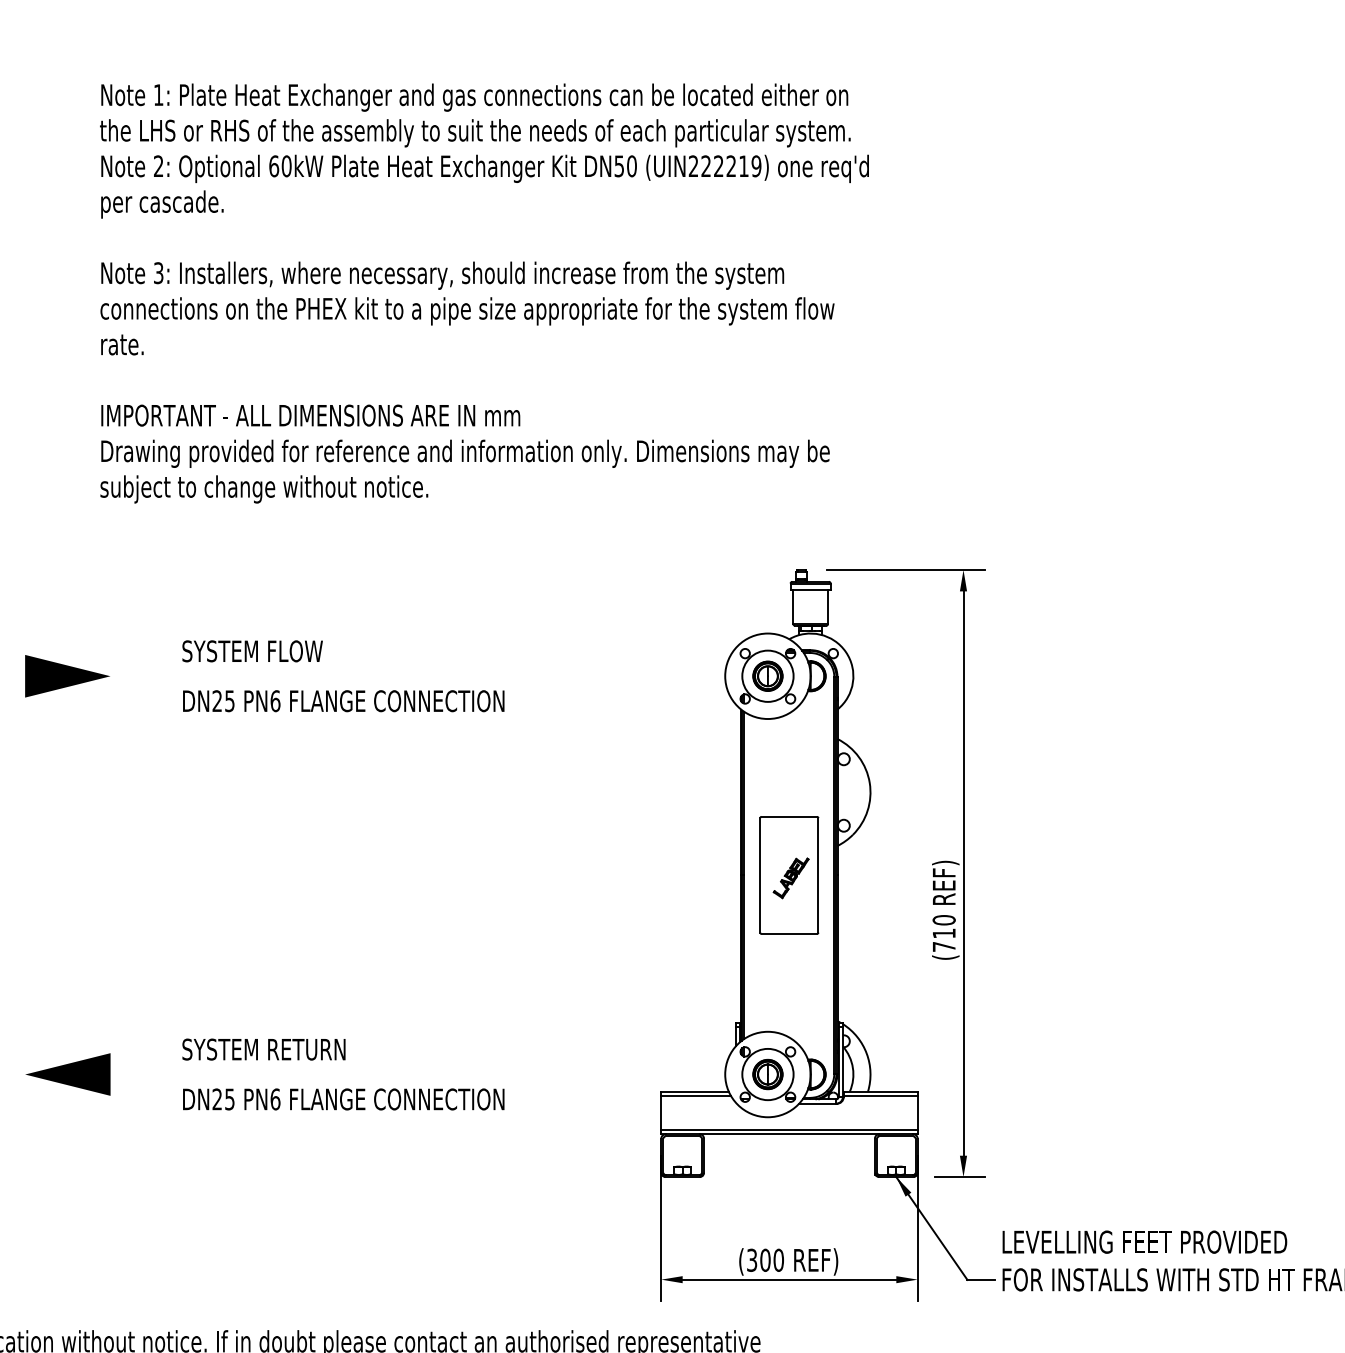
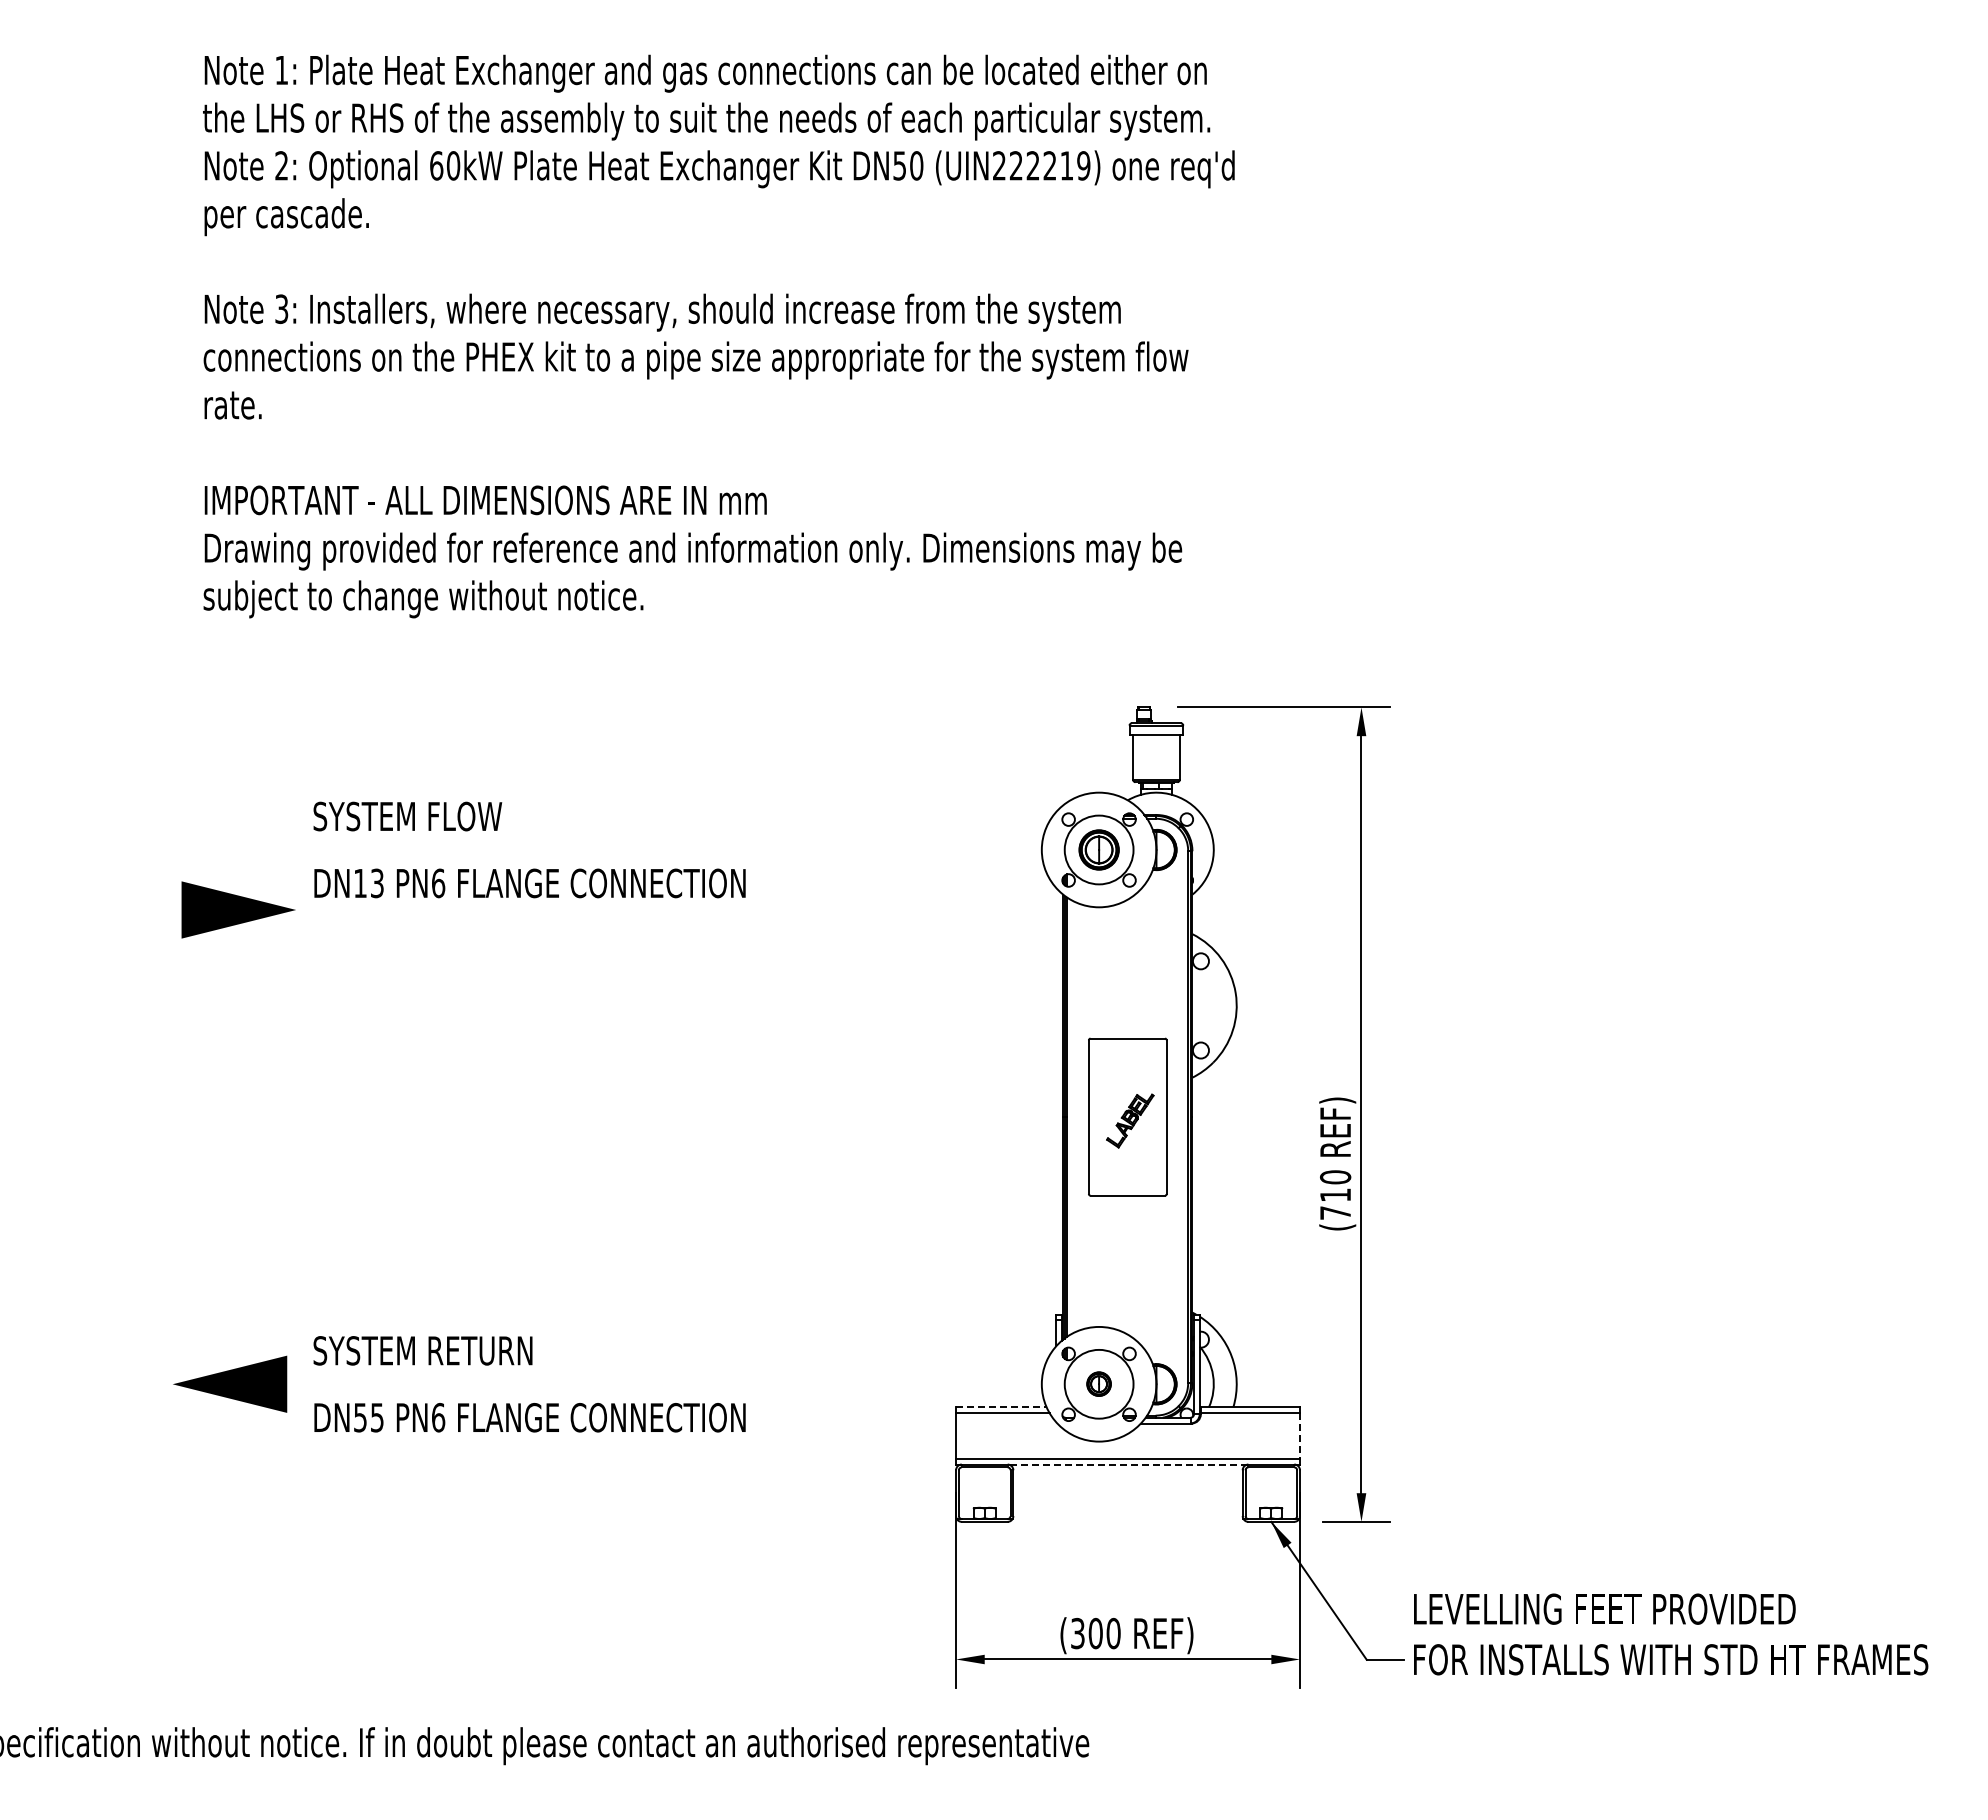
line: (67, 675) -> (238, 909), moved
text: (223, 700) -> (368, 882), DN25 -> DN13
line: (68, 1073) -> (230, 1383), moved
part: (767, 1073) -> (1098, 1383), size x0.6
line: (695, 1091) -> (1001, 1407), solid -> dashed
text: (217, 1099) -> (360, 1417), DN25 -> DN55
line: (918, 1112) -> (1300, 1435), solid -> dashed
line: (789, 1134) -> (1127, 1464), solid -> dashed

